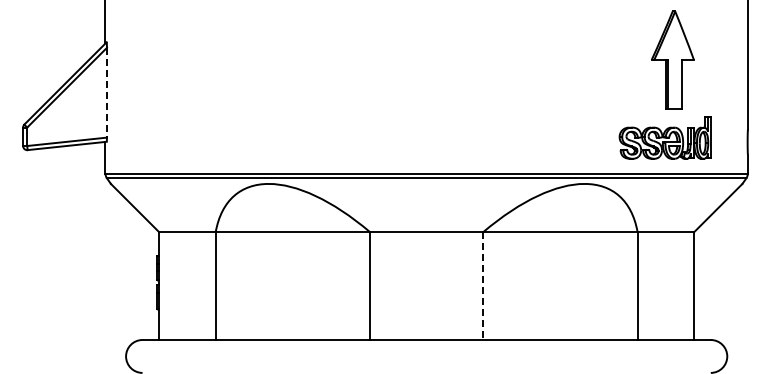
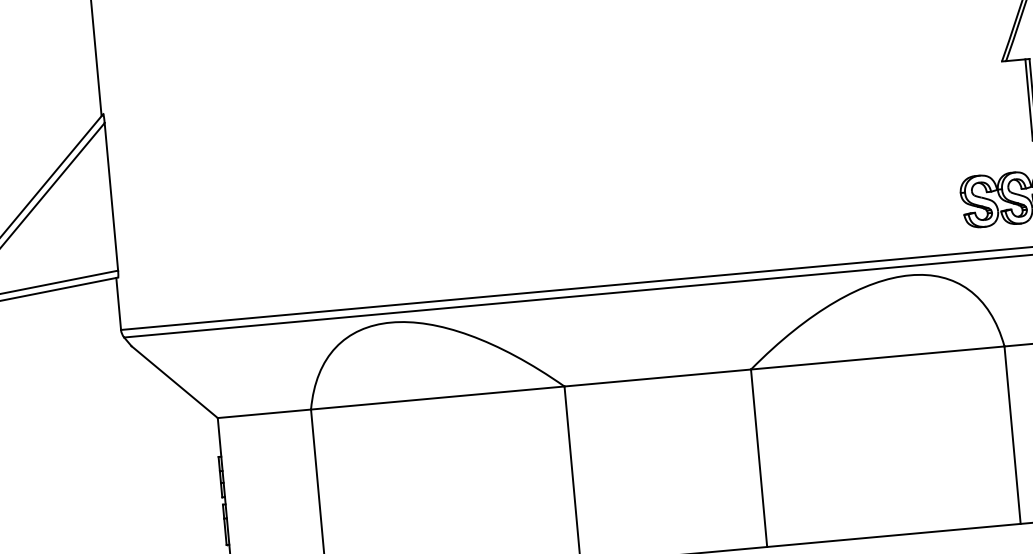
line: (106, 92) -> (110, 196), dashed -> solid
line: (483, 286) -> (759, 459), dashed -> solid

